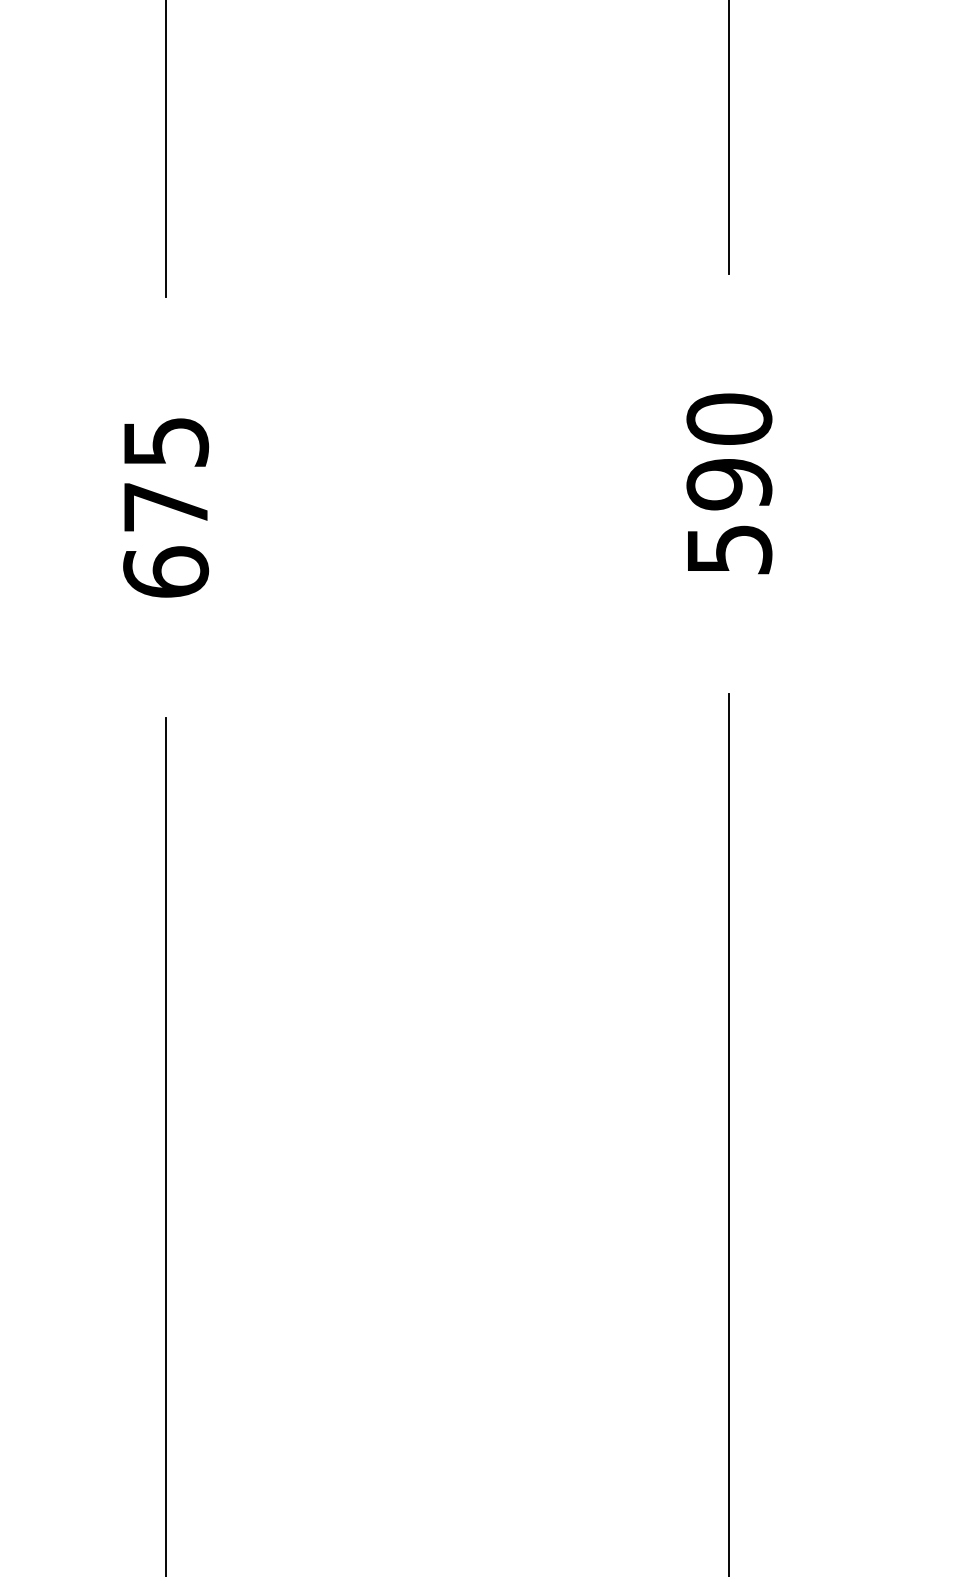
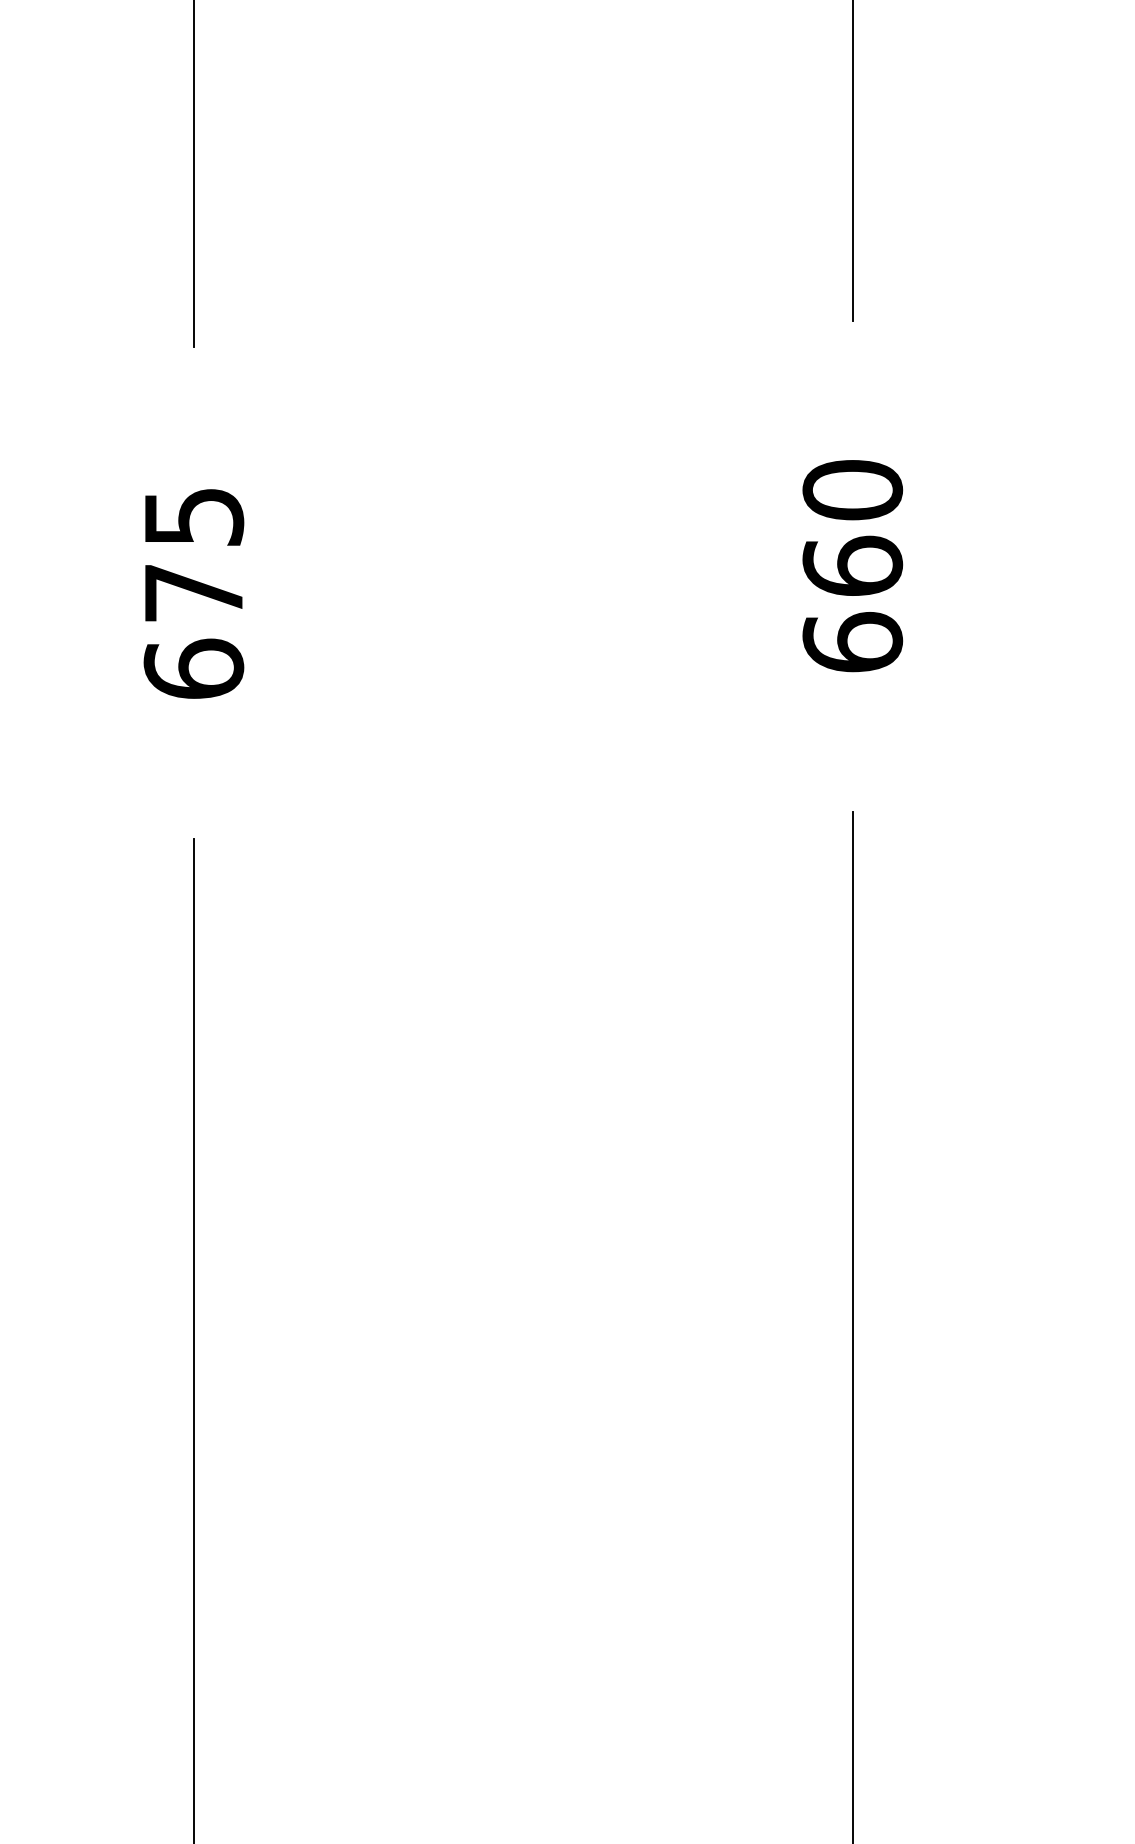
text: (729, 516) -> (852, 603), 590 -> 660

